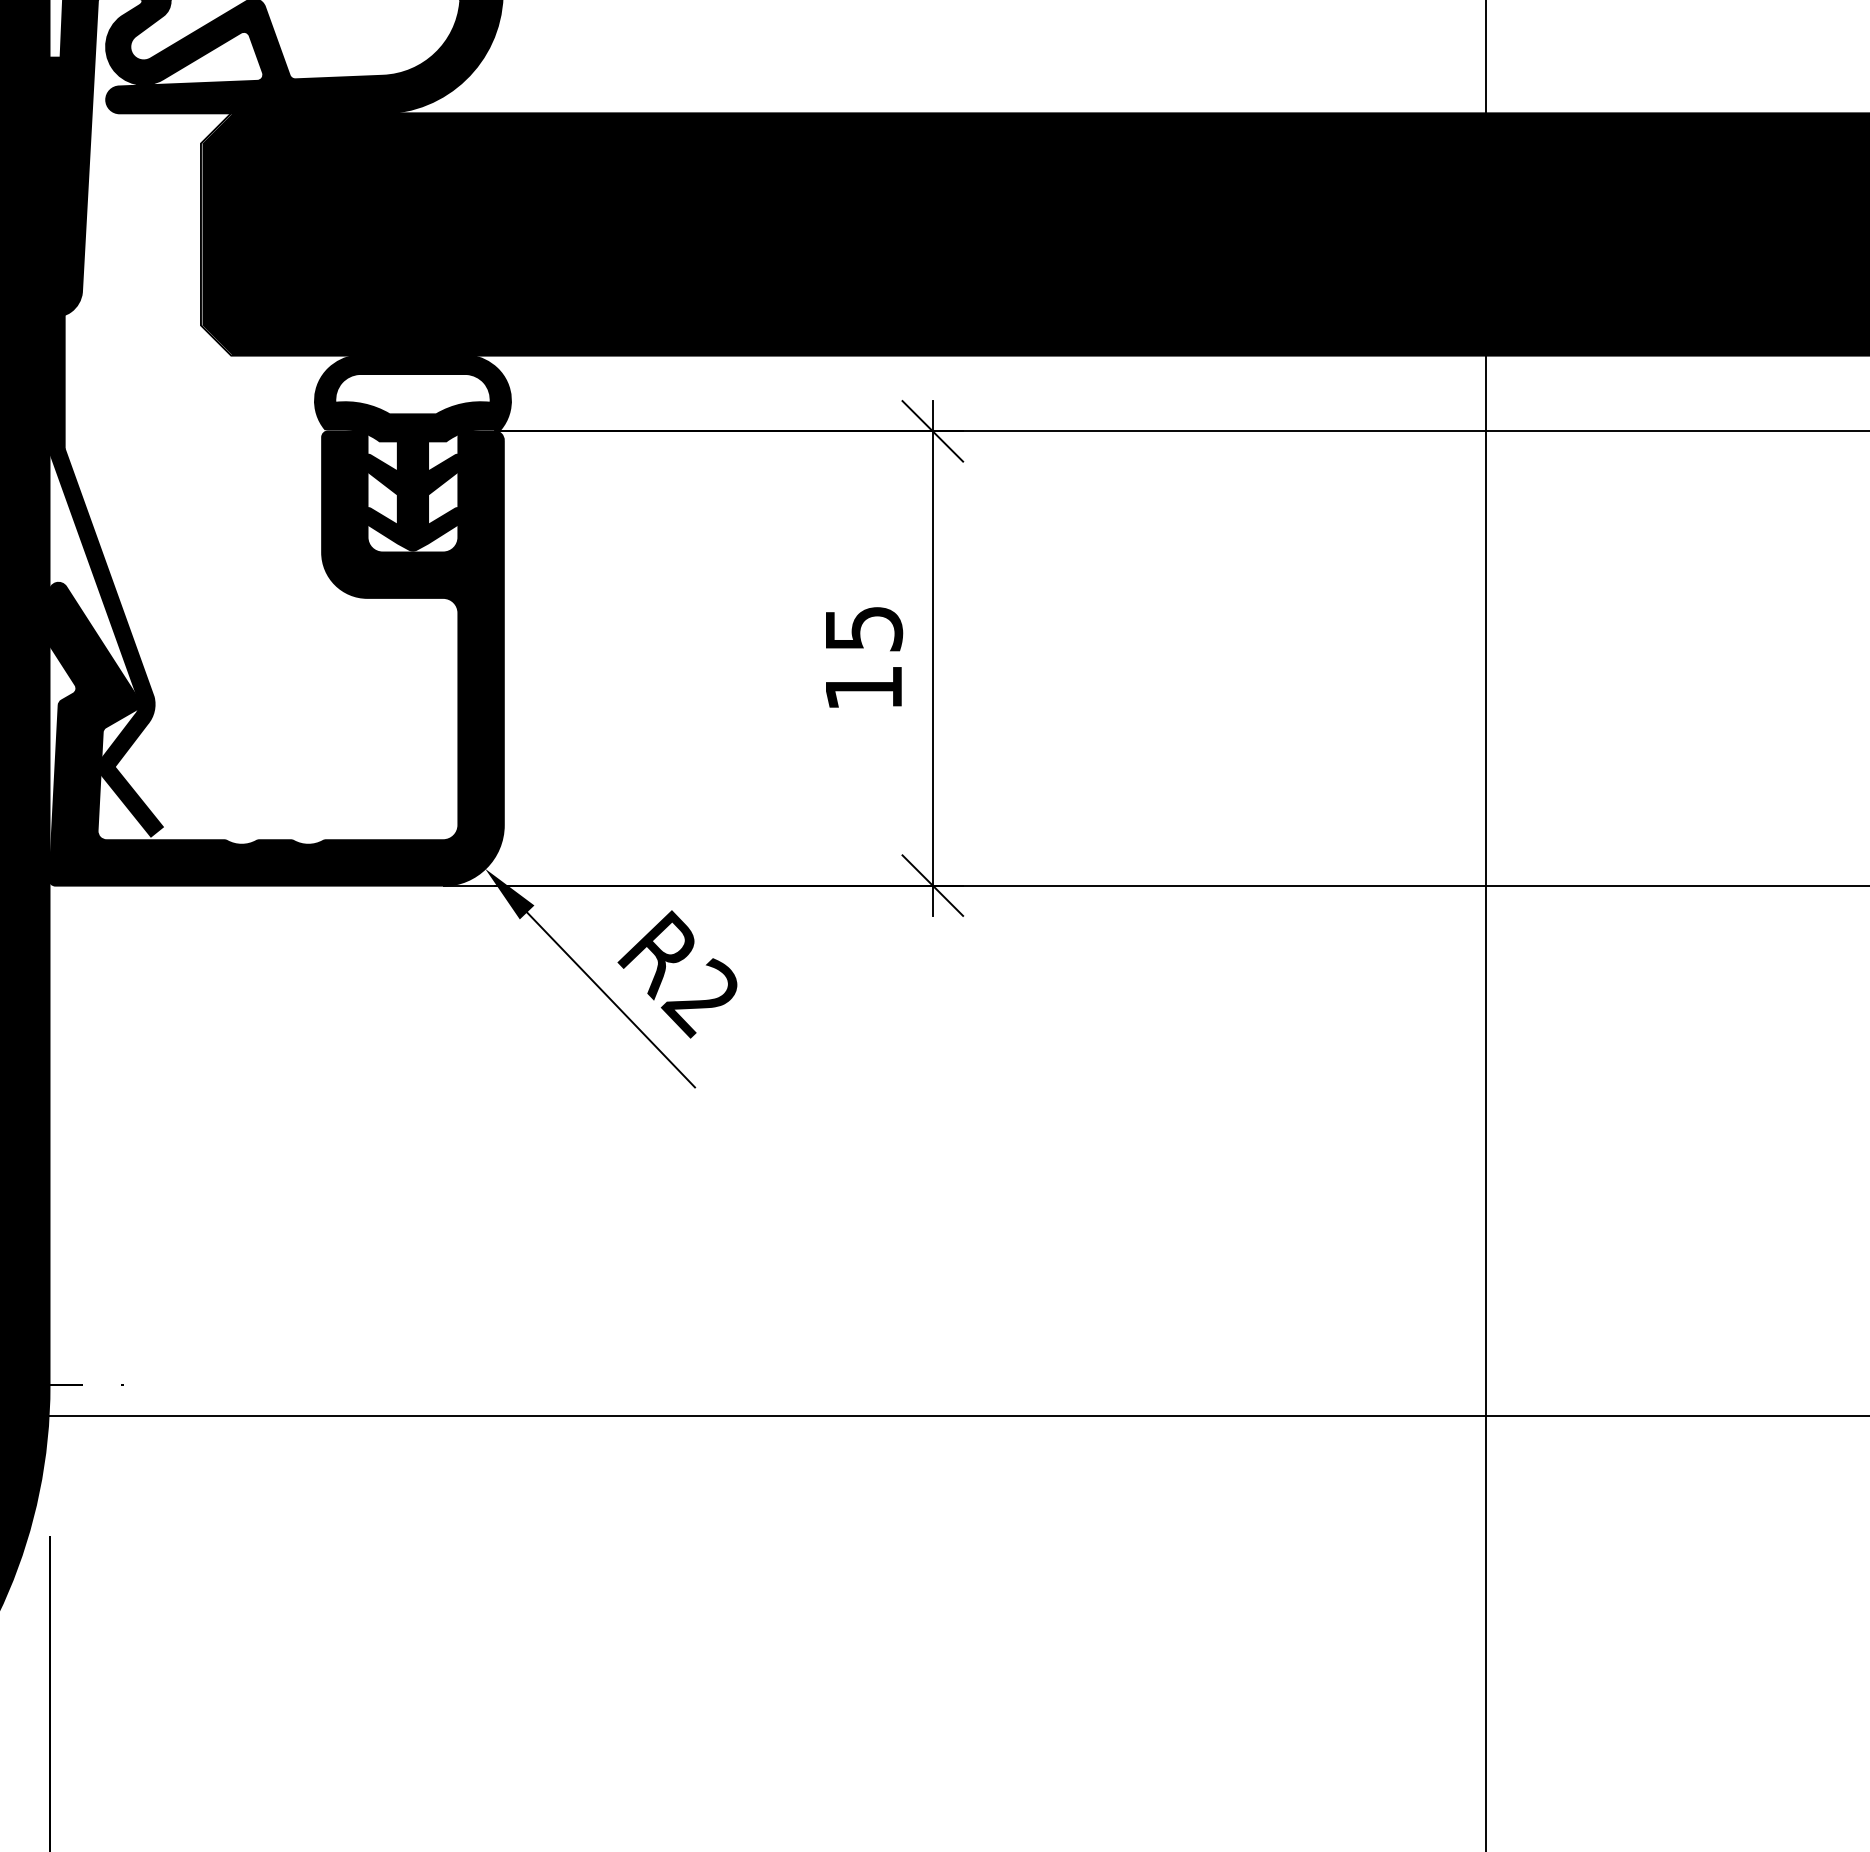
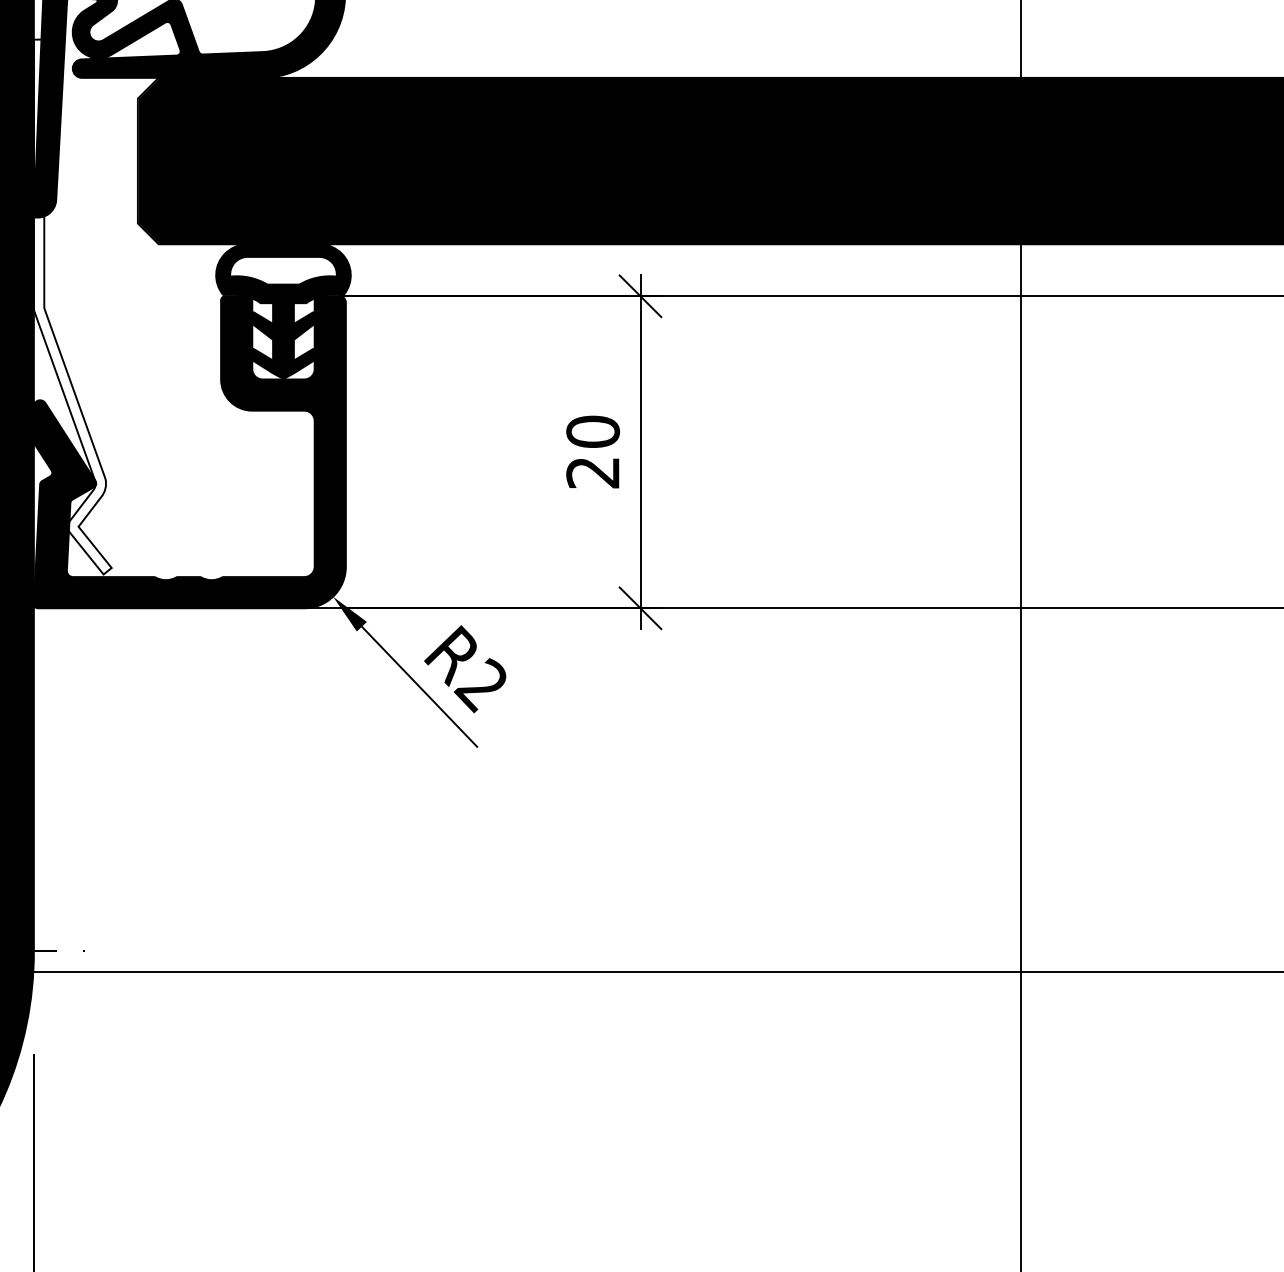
fill: (105, 446) -> (72, 306), removed
text: (864, 657) -> (593, 451), 15 -> 20

